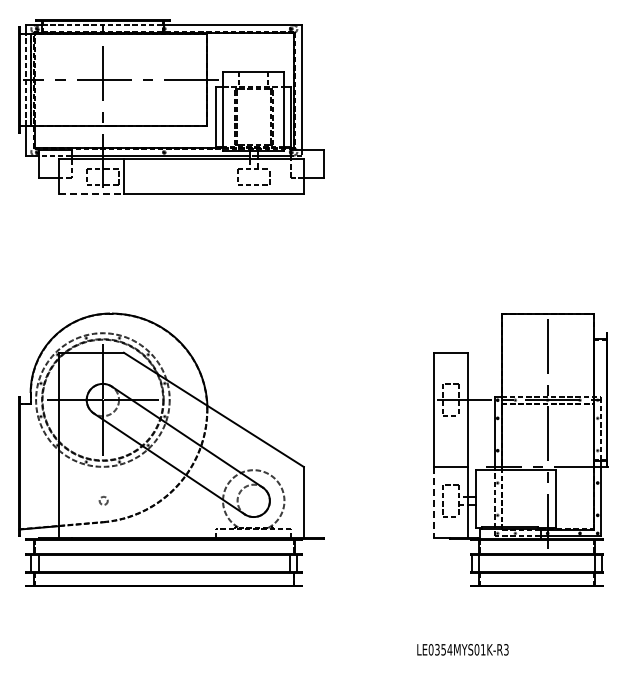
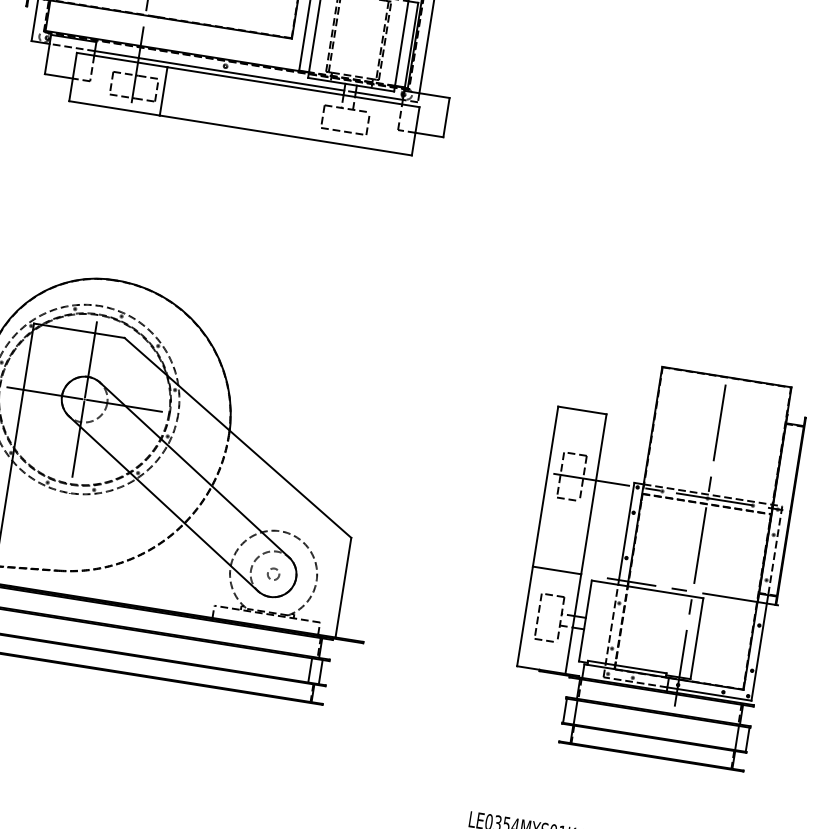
line: (92, 193) -> (115, 107), dashed -> solid
circle: (103, 500) -> (273, 573), moved
line: (433, 502) -> (525, 616), dashed -> solid

